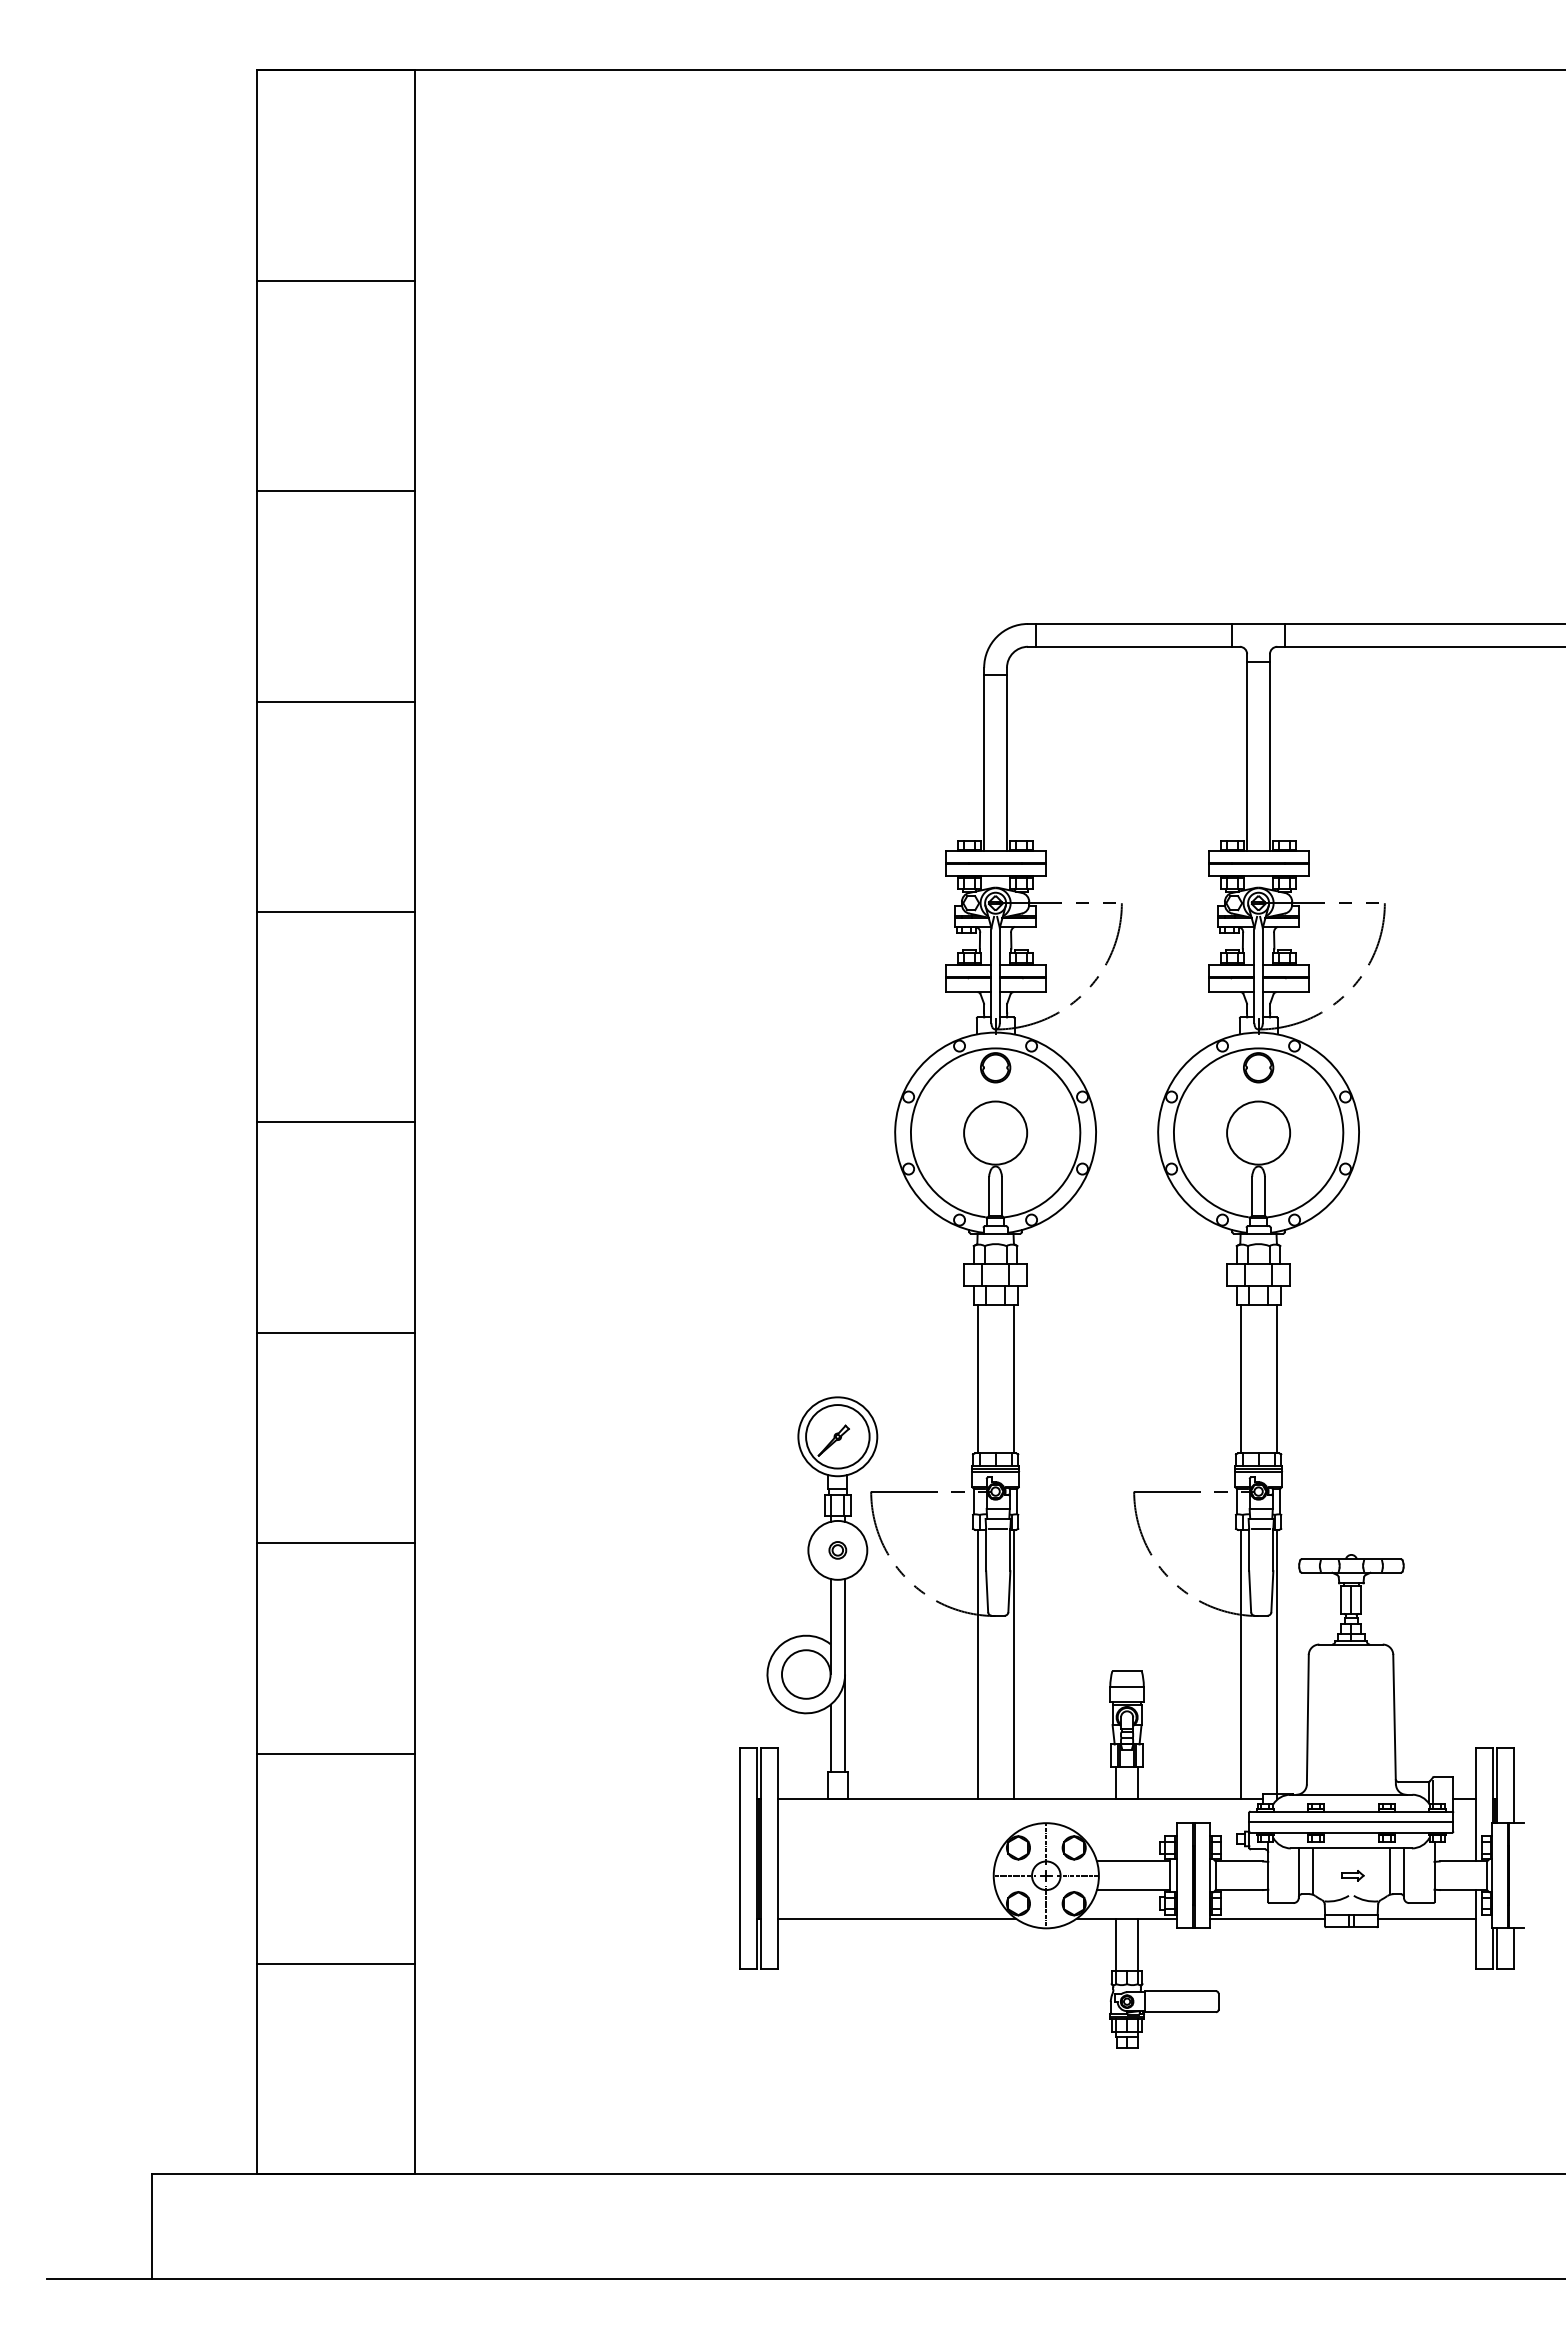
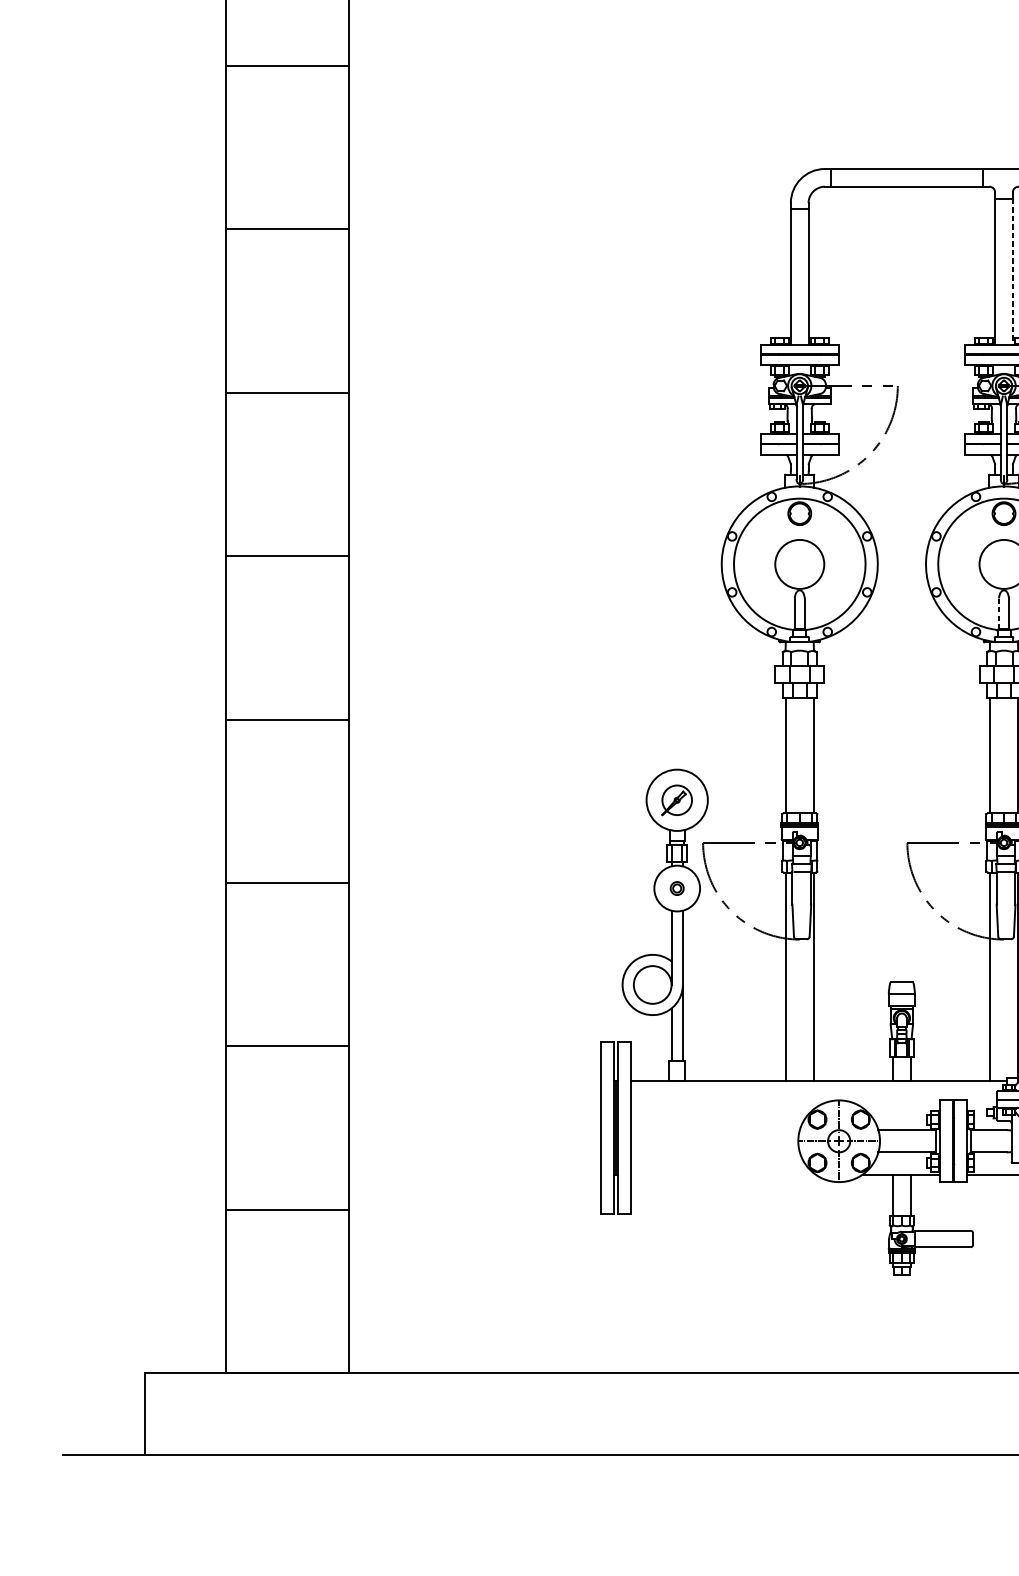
line: (1269, 756) -> (1012, 271), solid -> dashed
line: (1252, 1196) -> (999, 613), solid -> dashed
circle: (837, 1436) -> (676, 800), size x0.6
line: (896, 1918) -> (722, 1174), removed

